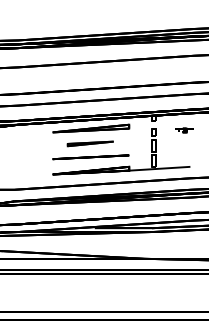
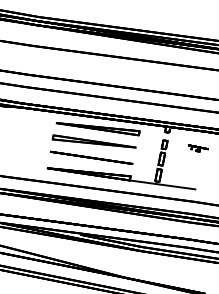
part: (90, 143) -> (94, 143), size x1.67

